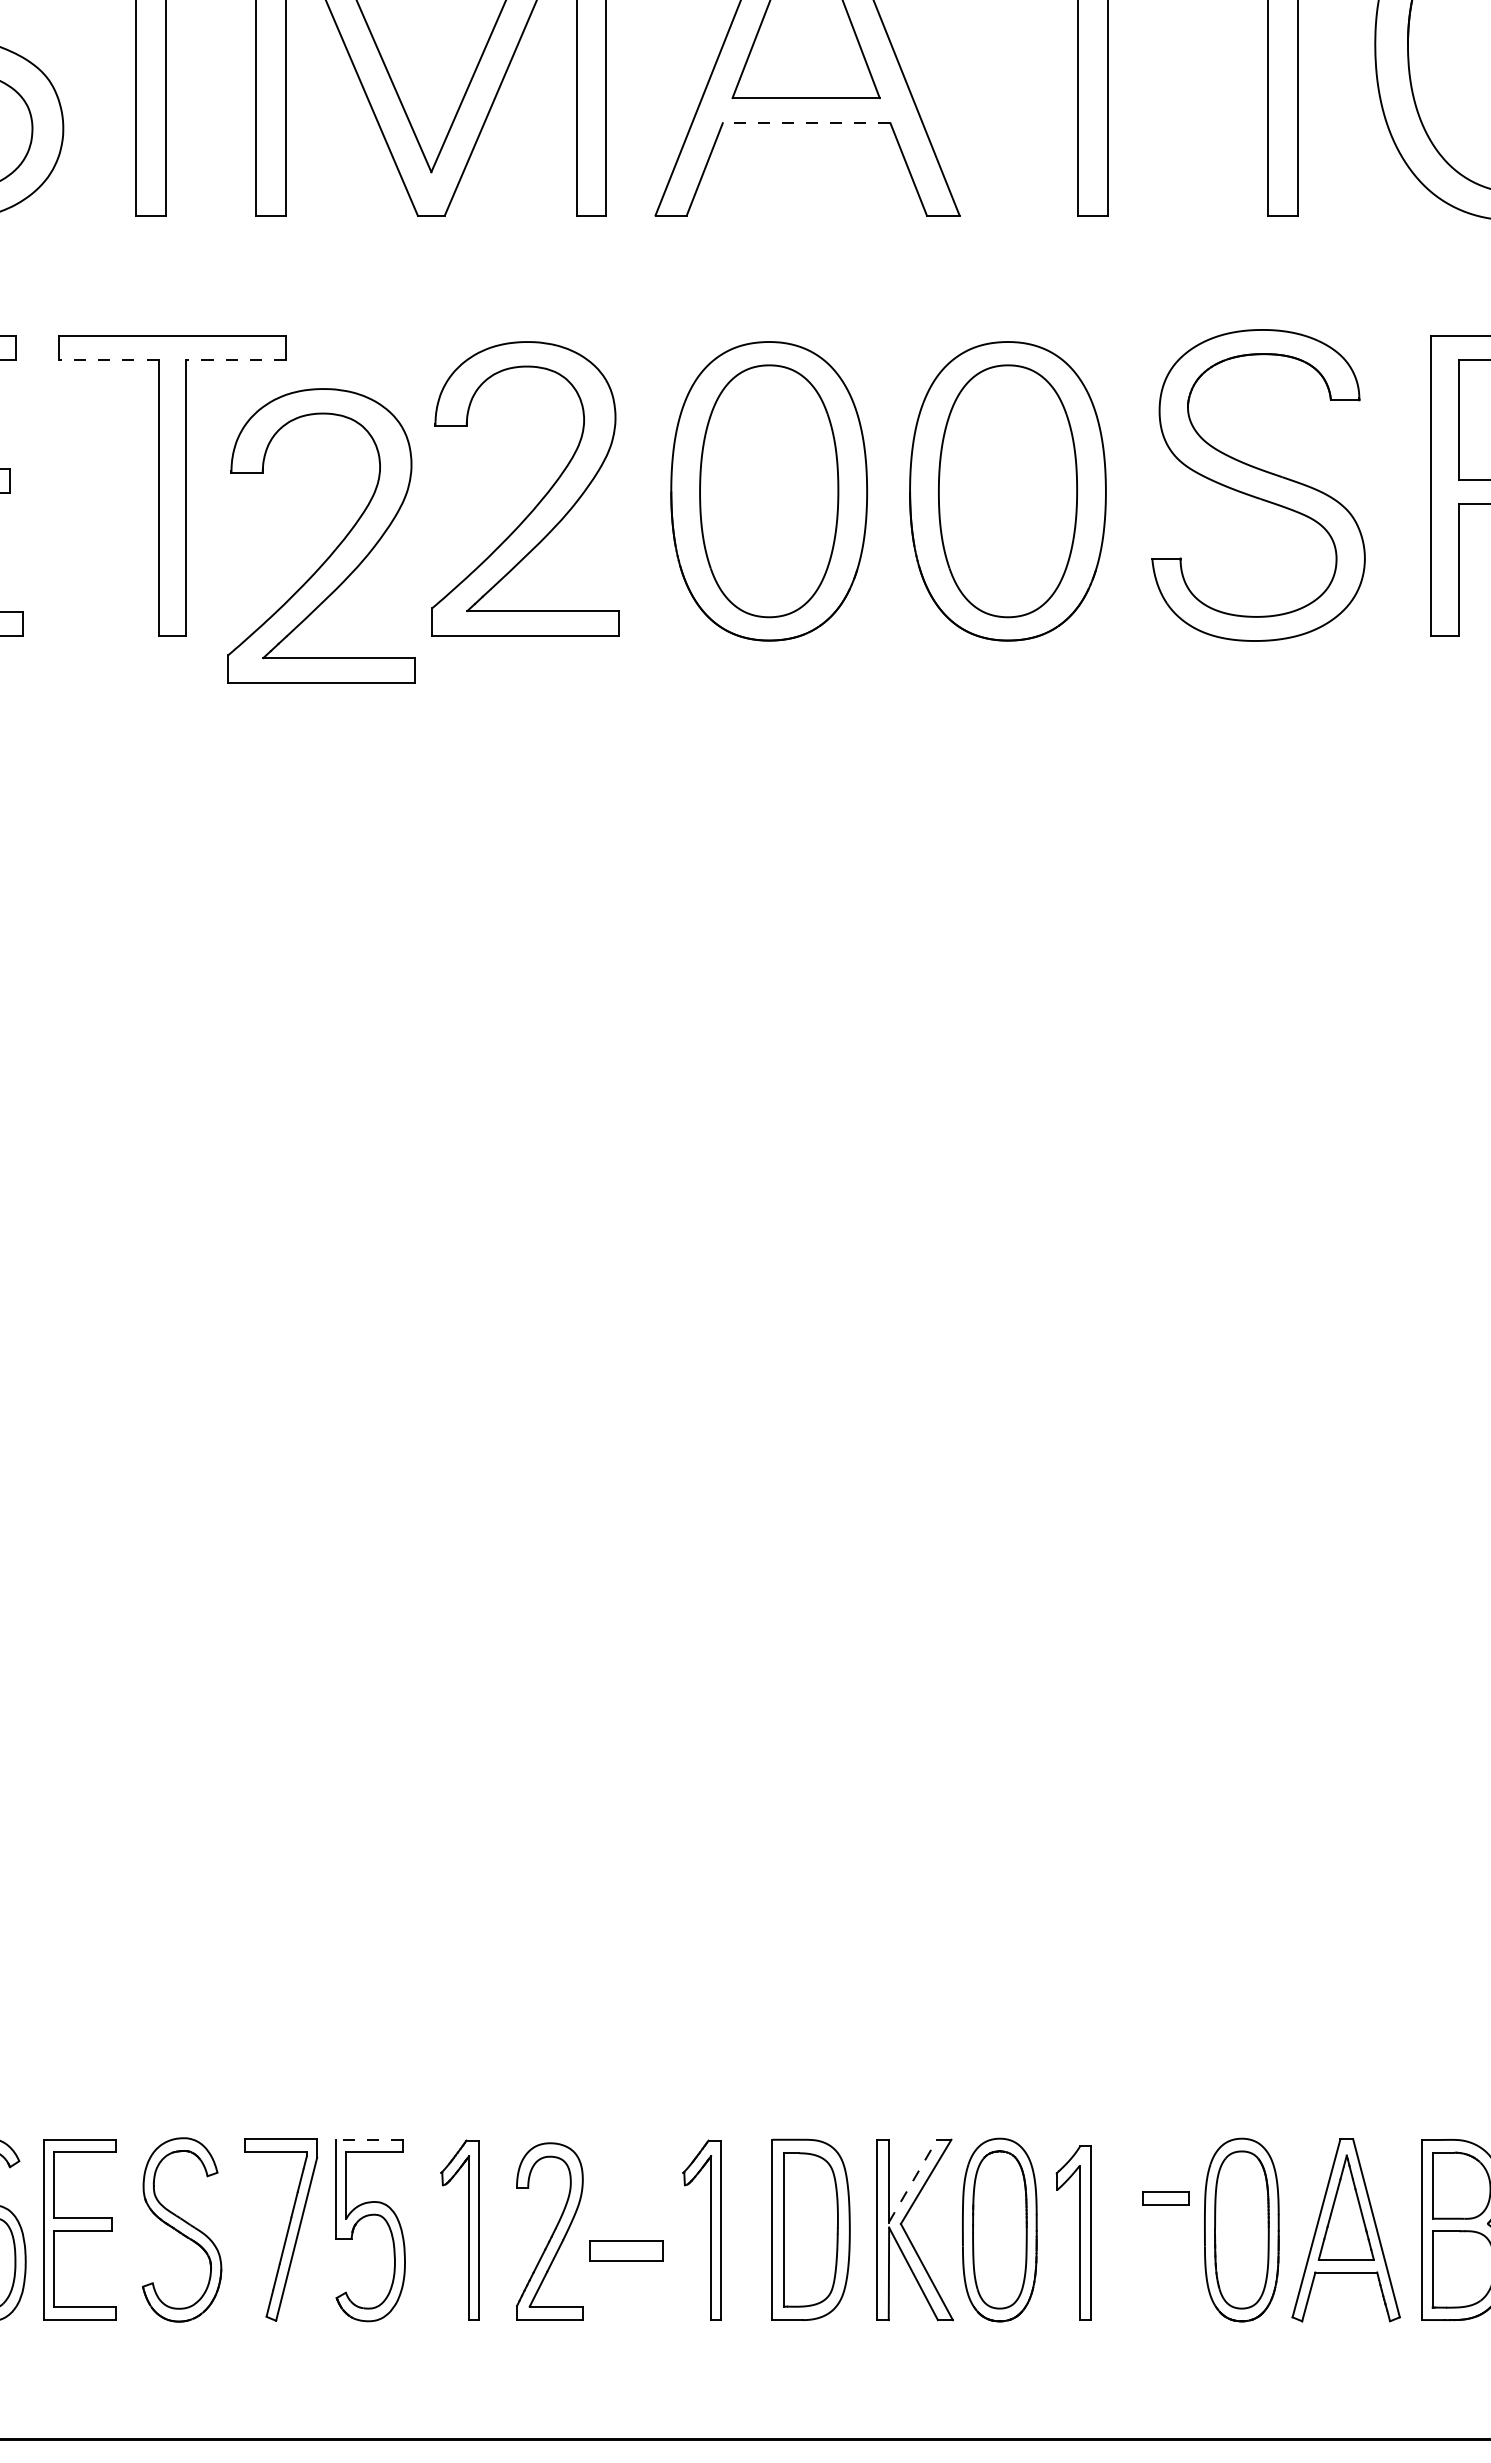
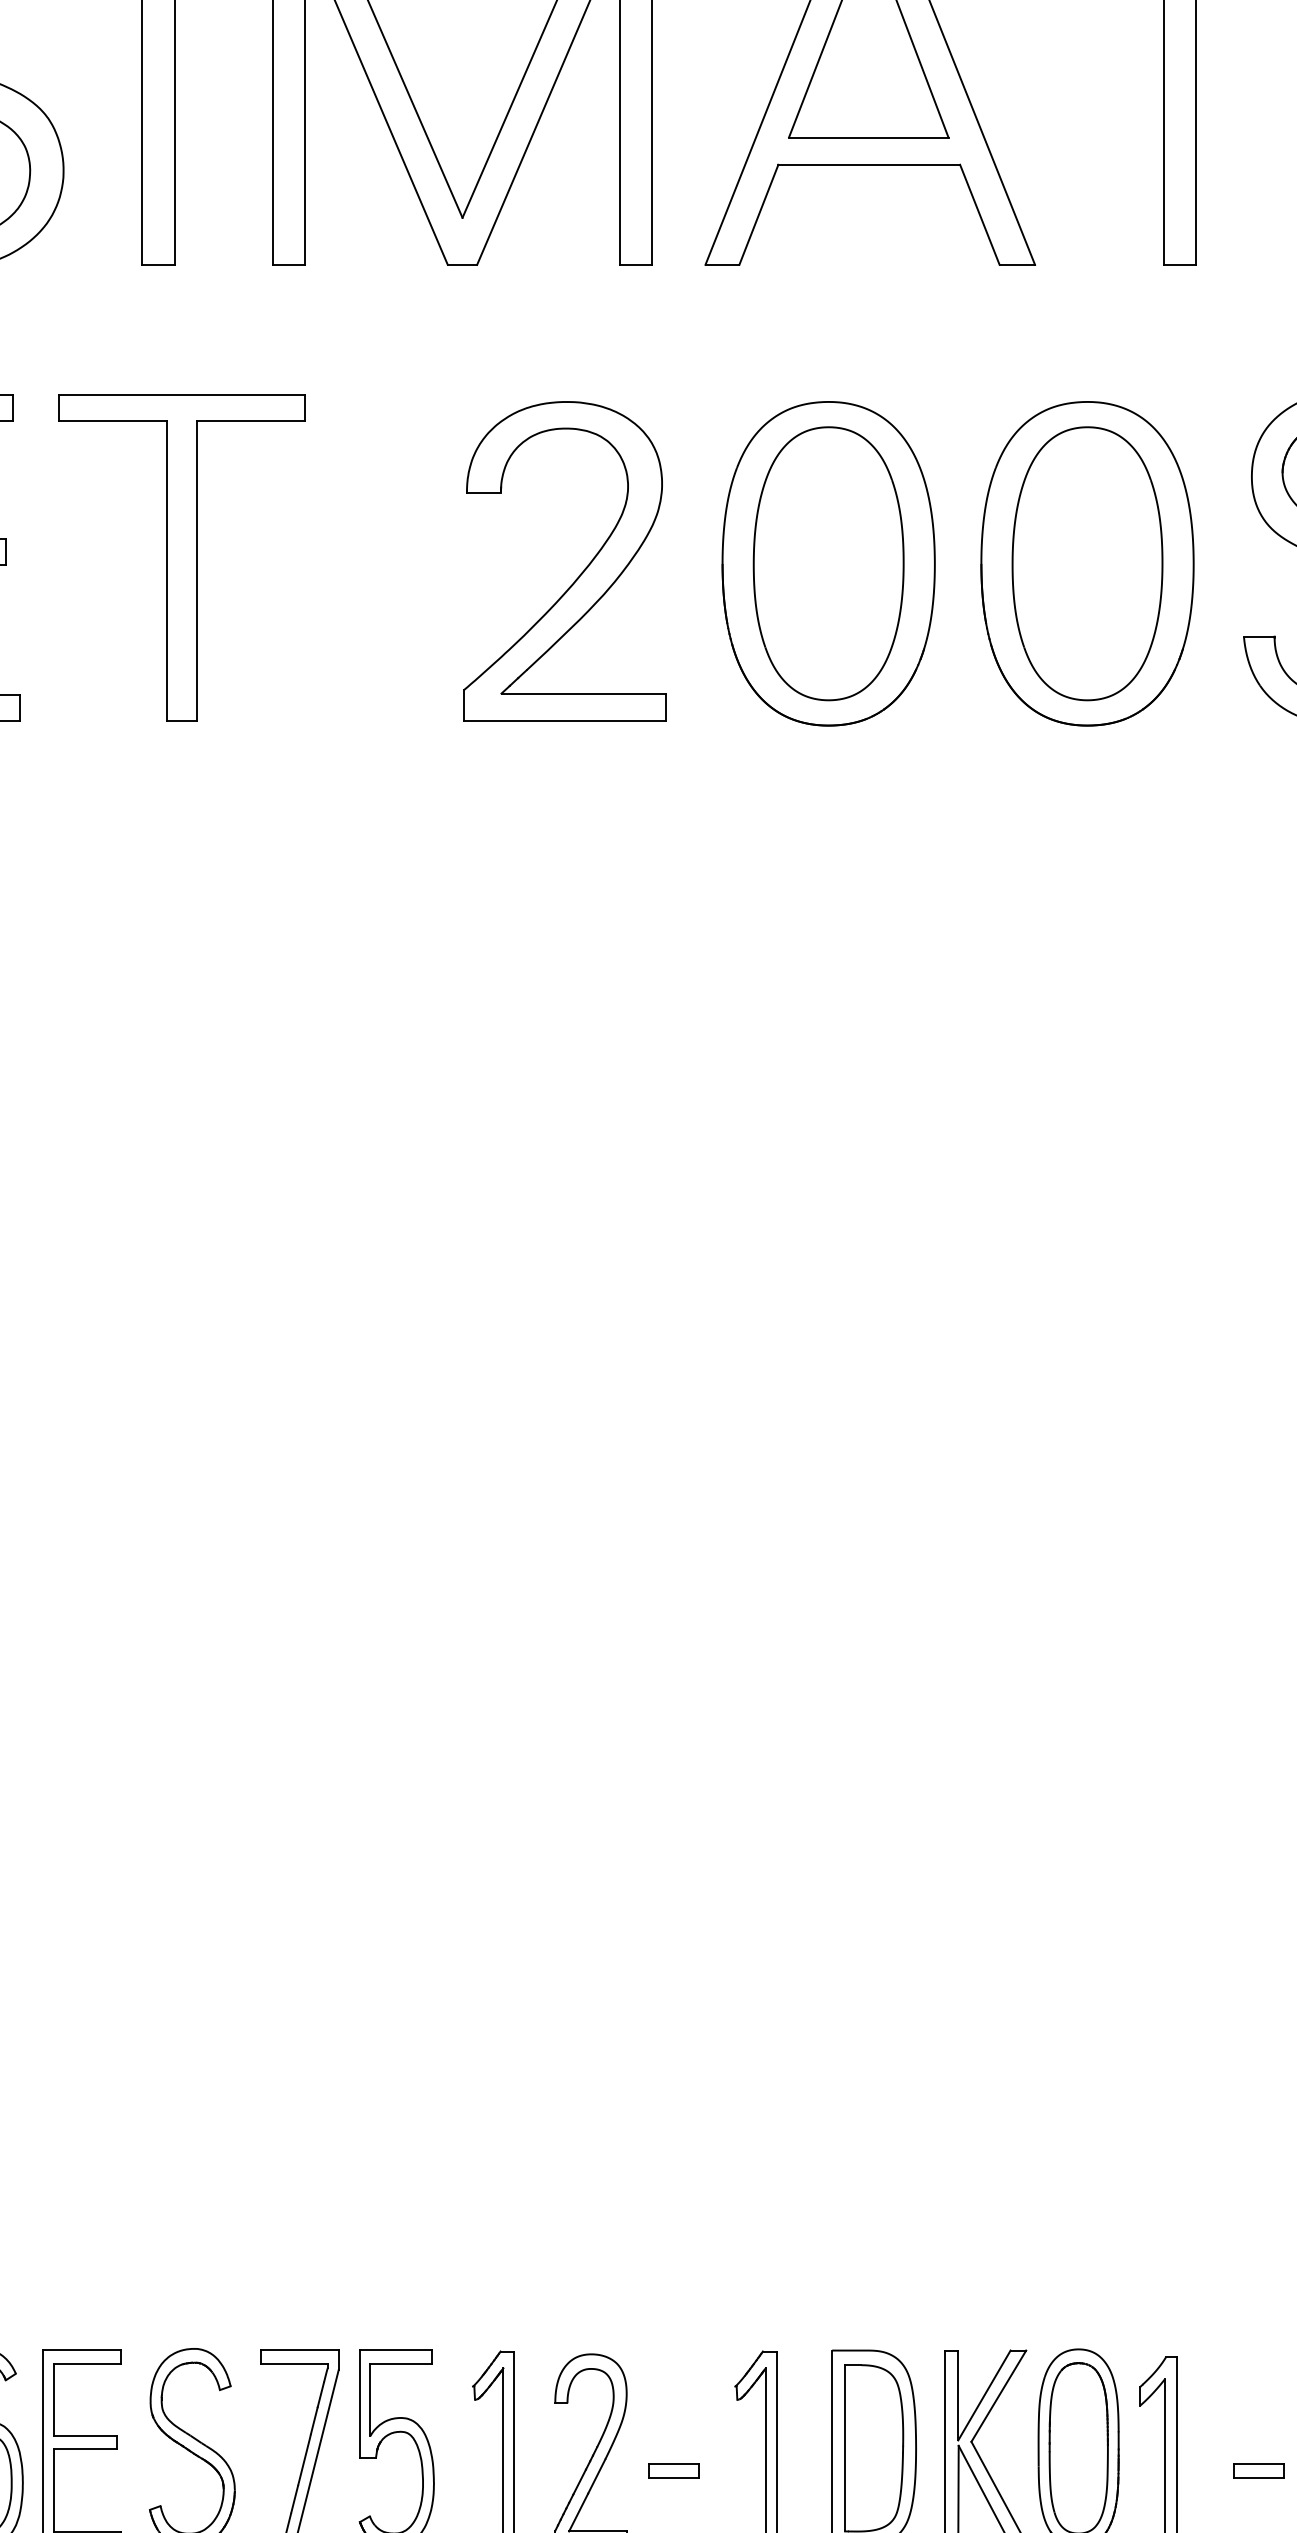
line: (806, 123) -> (869, 165), dashed -> solid
line: (108, 359) -> (112, 420), dashed -> solid
line: (235, 359) -> (250, 420), dashed -> solid
part: (337, 545) -> (360, 622), removed
line: (369, 2139) -> (395, 2350), dashed -> solid
line: (912, 2181) -> (984, 2395), dashed -> solid
part: (1165, 2198) -> (1258, 2471), moved
part: (626, 2251) -> (674, 2471), size x0.62

